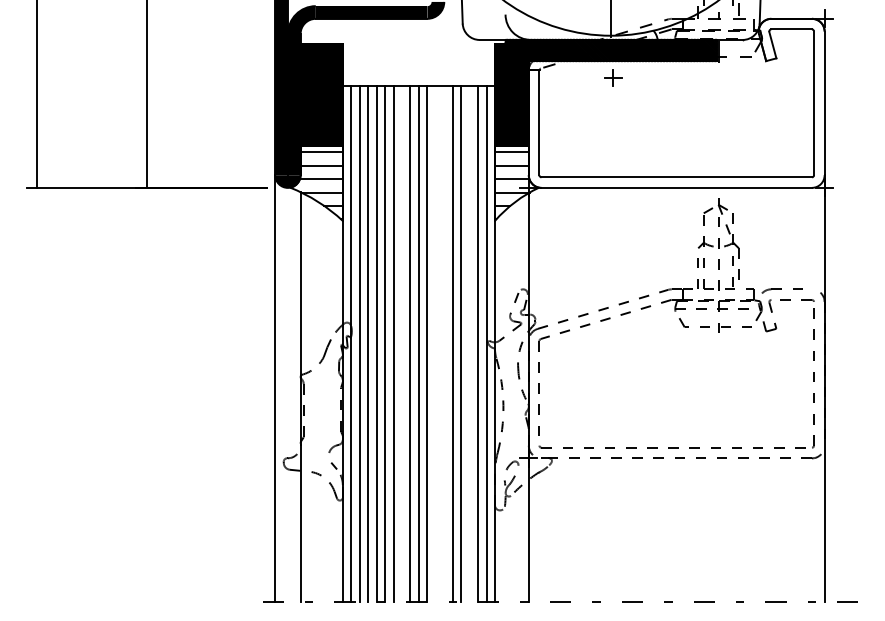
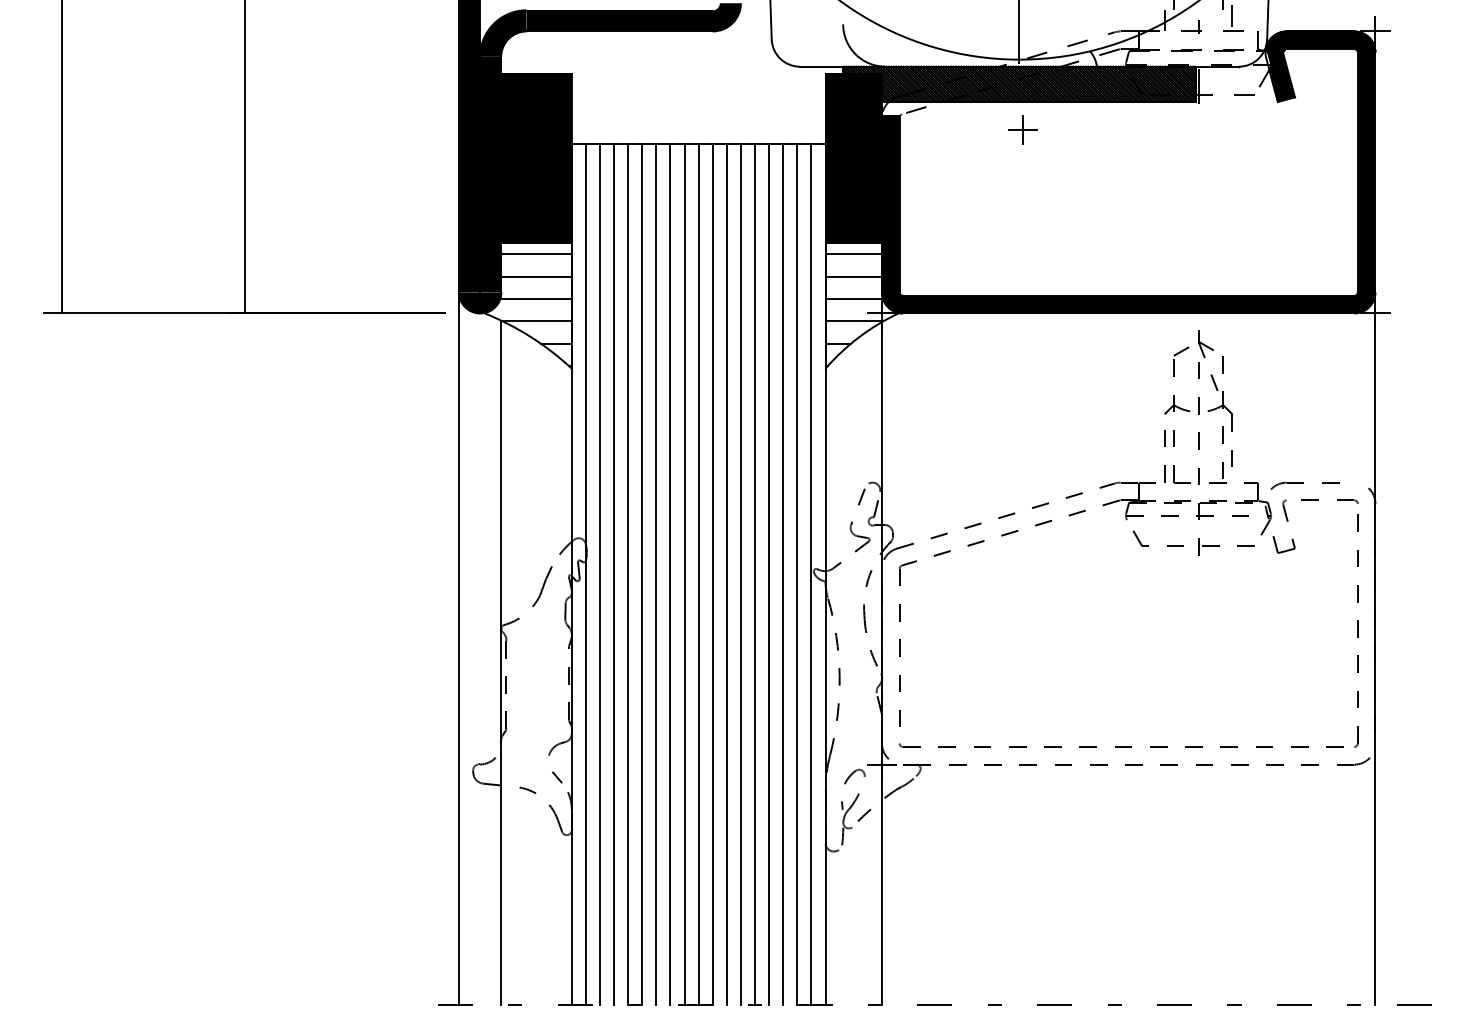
fill: (676, 102) -> (1128, 171), added
line: (402, 344) -> (671, 574), added
line: (435, 344) -> (726, 574), added
line: (444, 344) -> (741, 574), added
line: (469, 344) -> (783, 574), added

